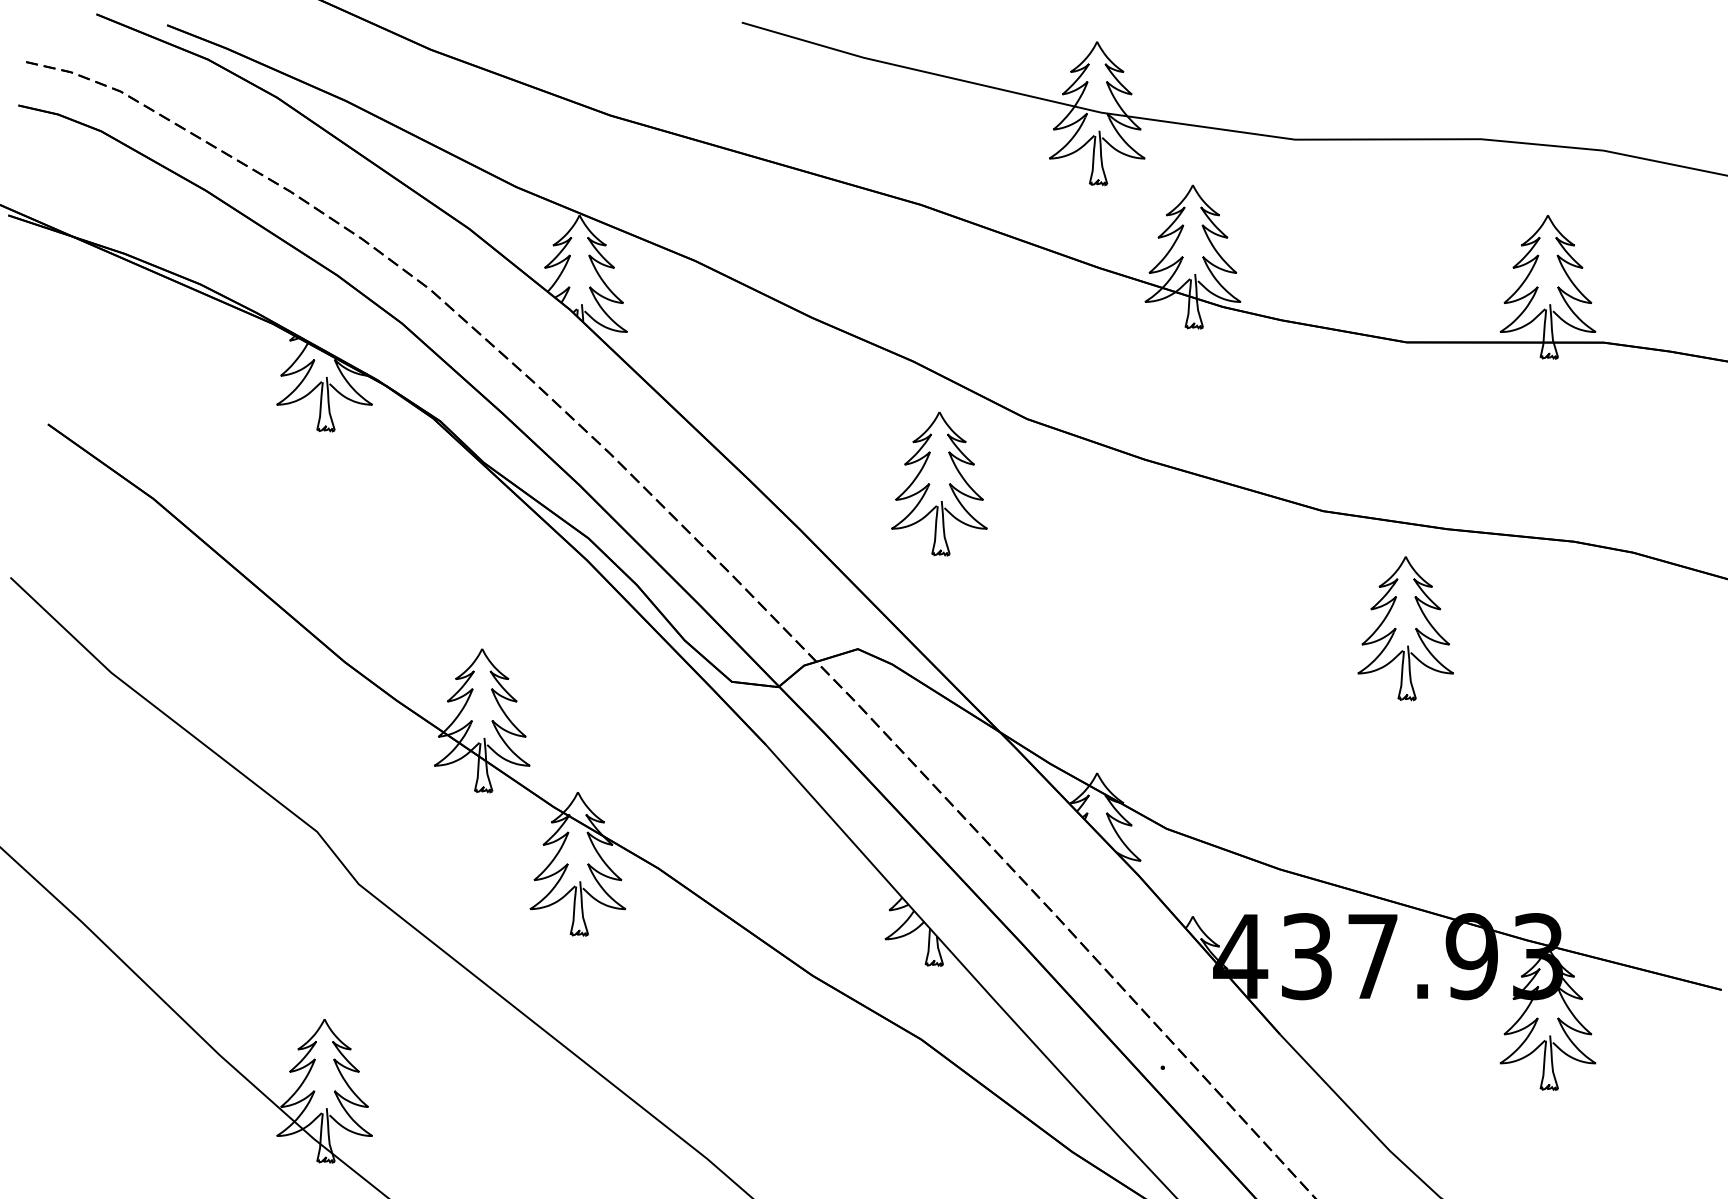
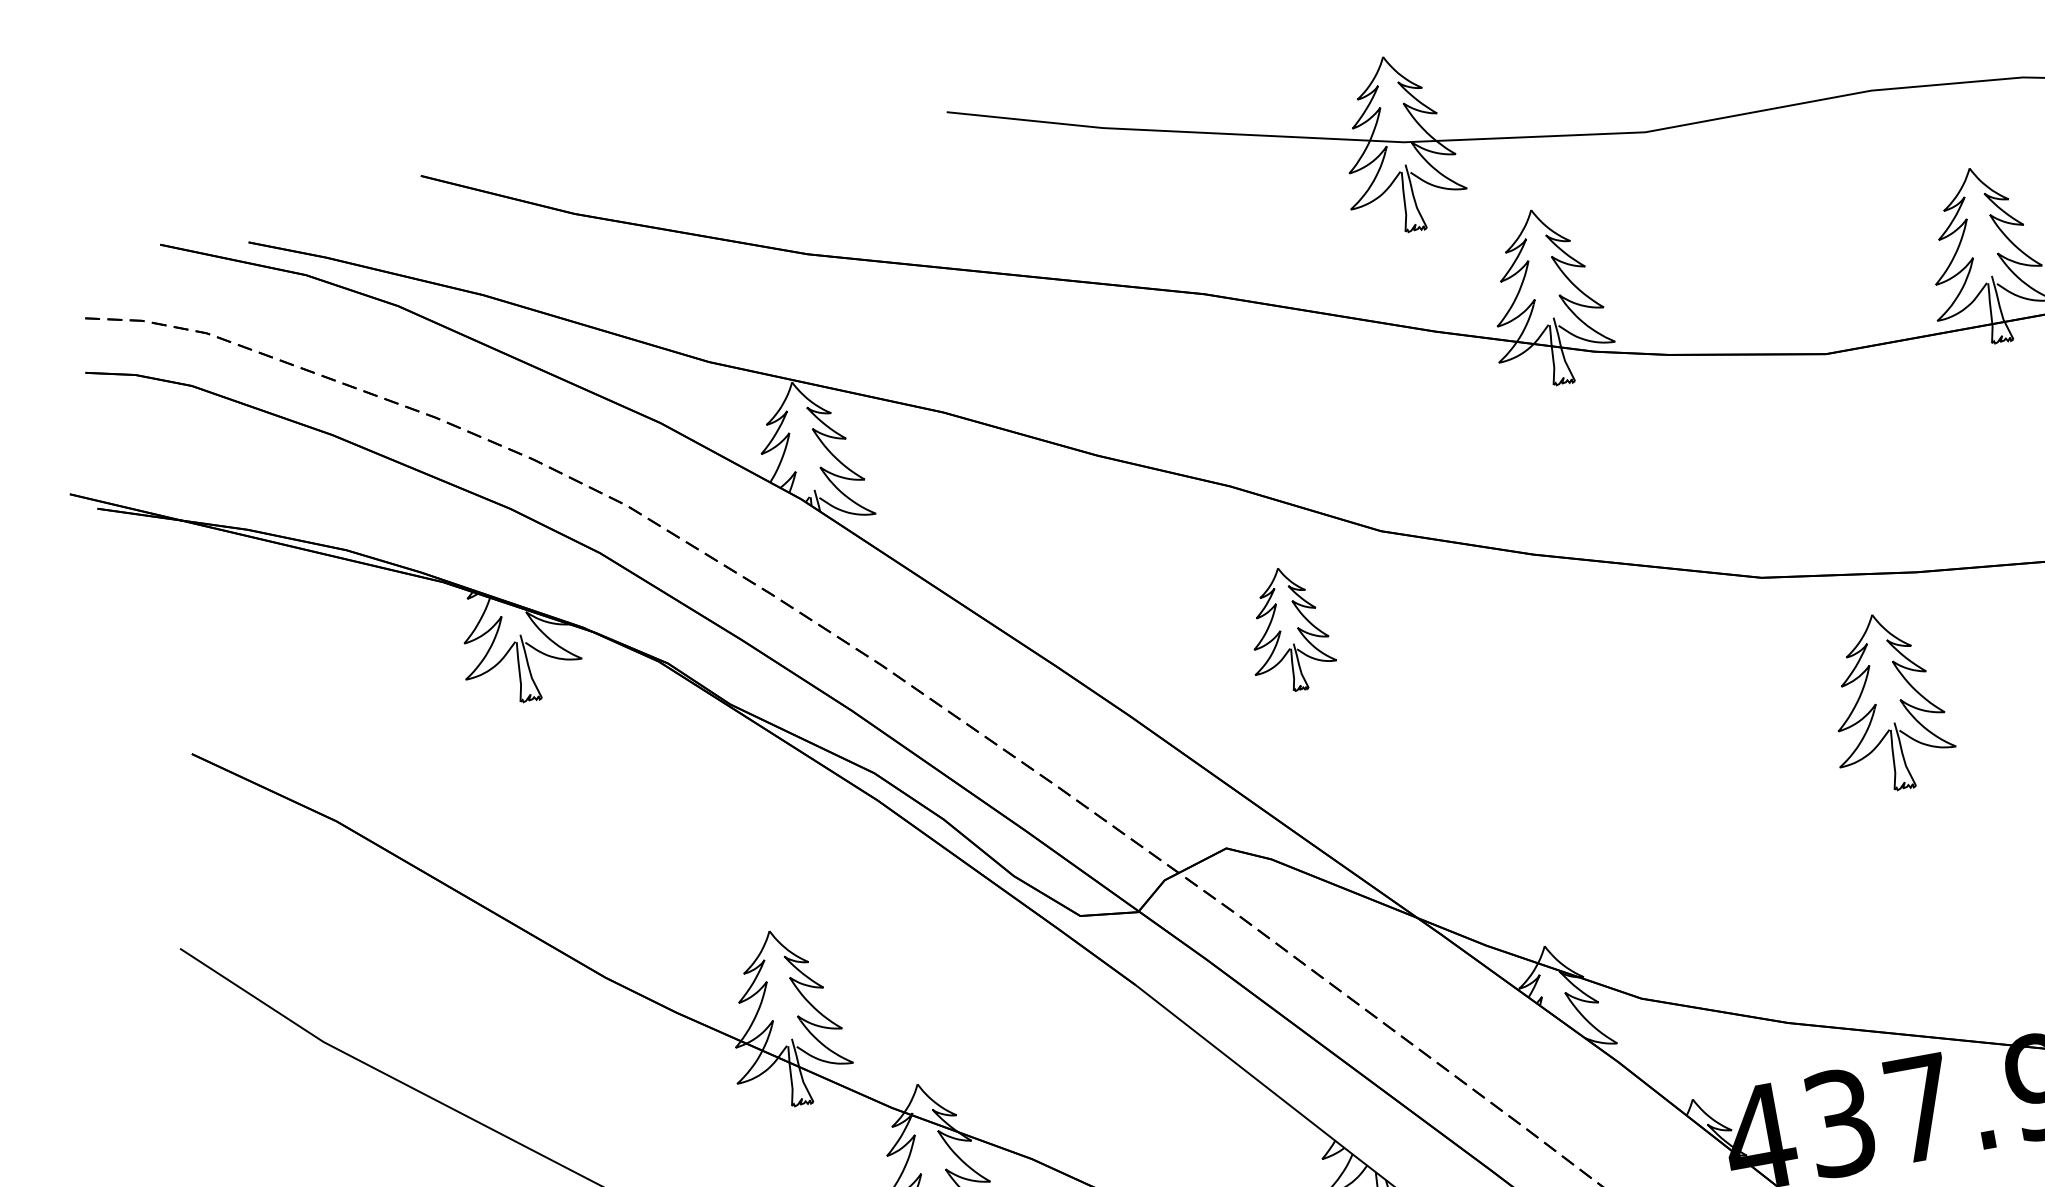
part: (939, 483) -> (1289, 628), size x0.7

